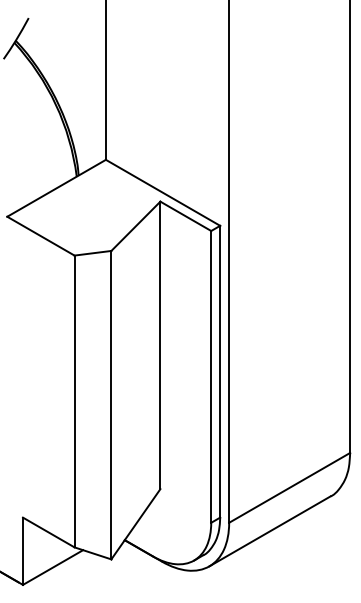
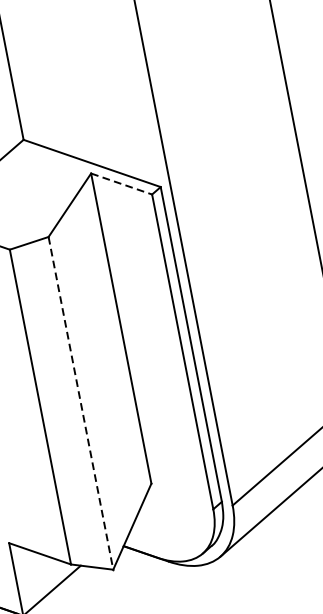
line: (186, 216) -> (122, 184), solid -> dashed
line: (111, 405) -> (81, 403), solid -> dashed

